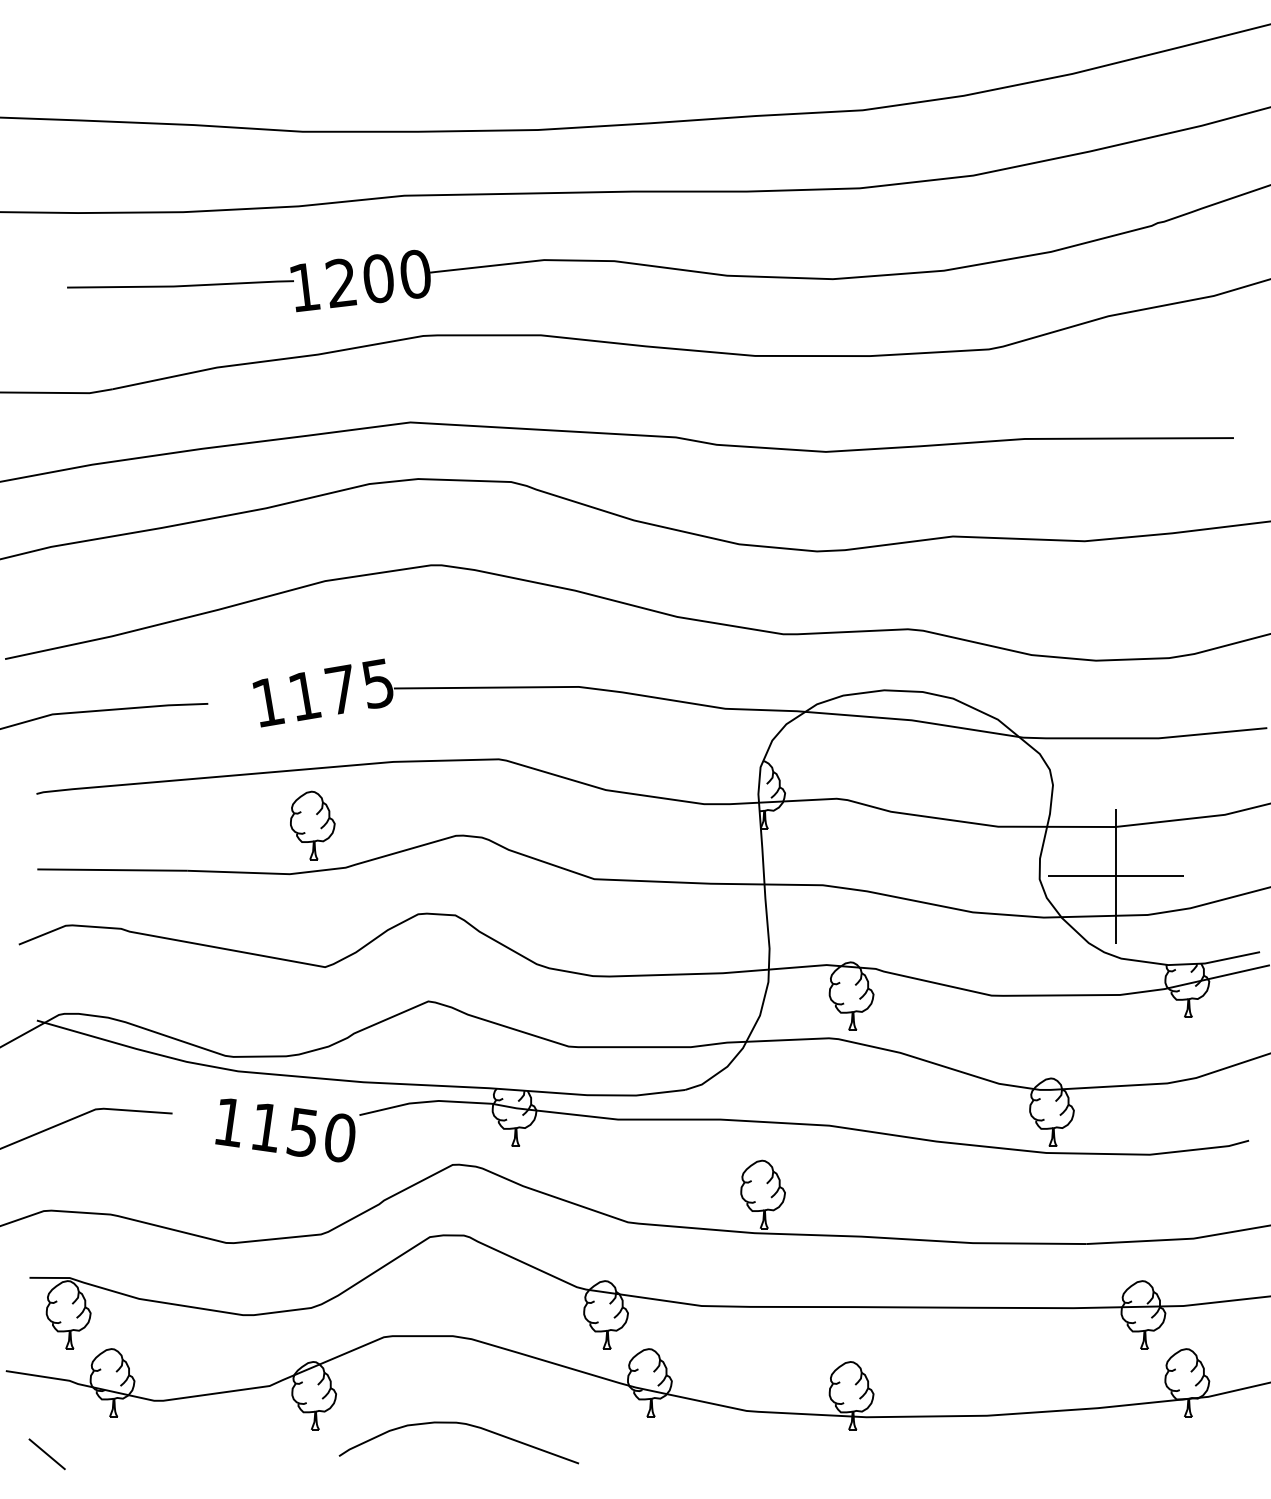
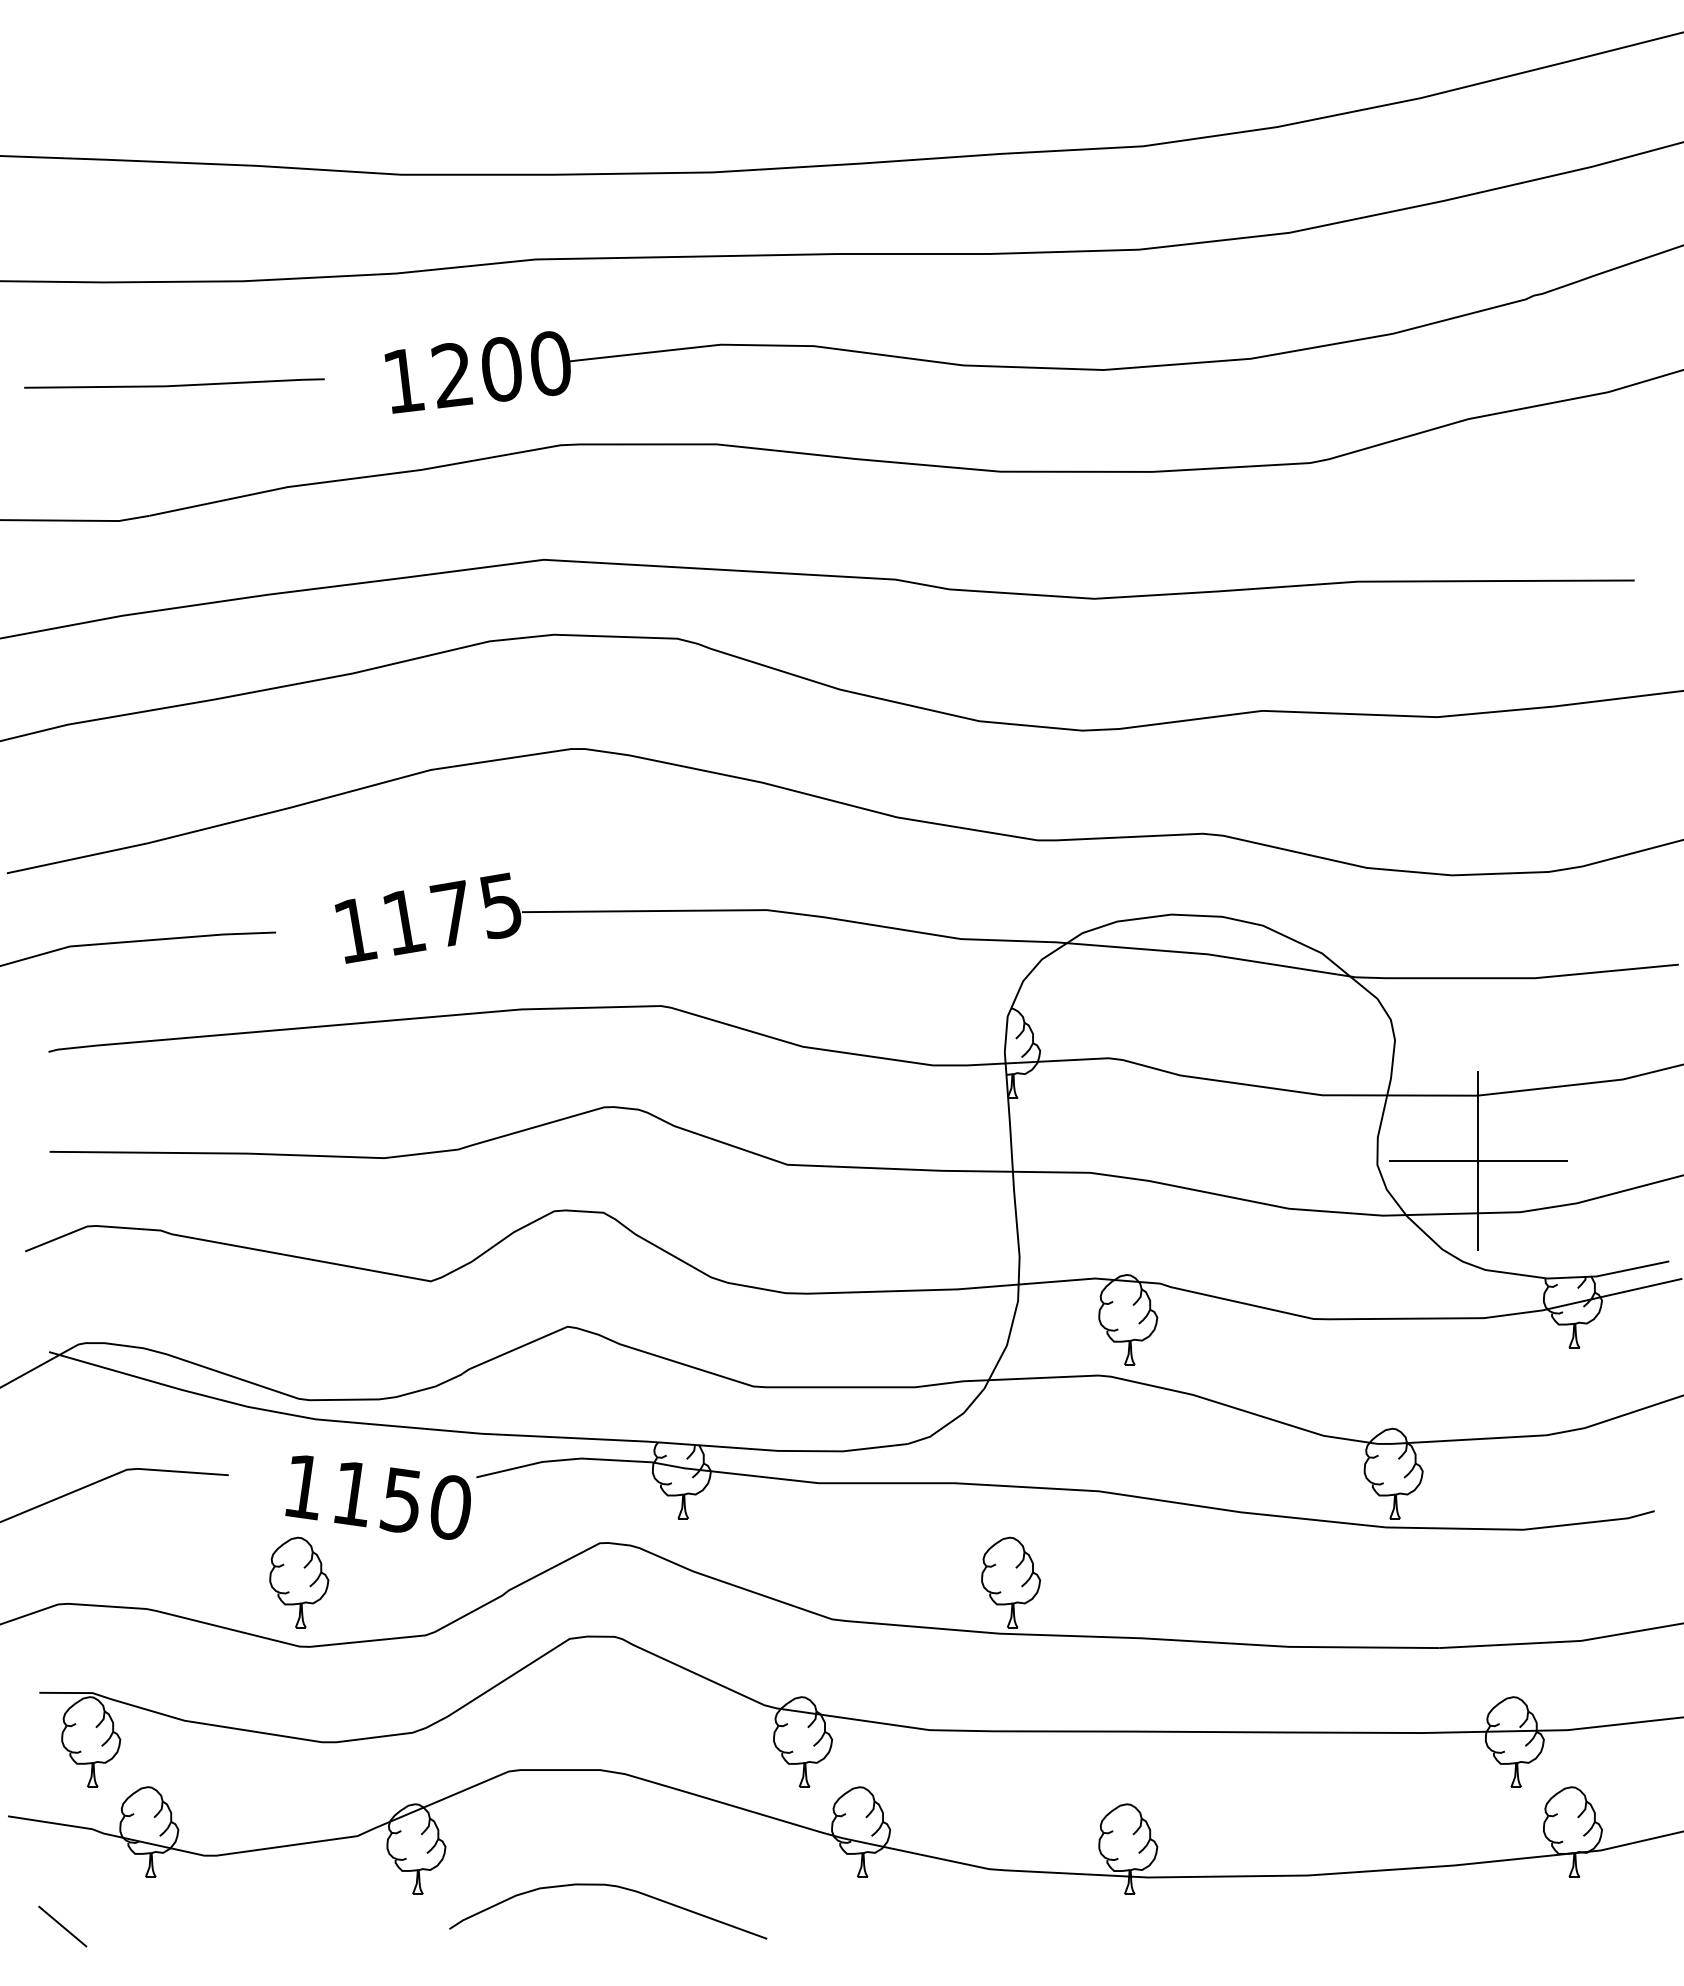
line: (180, 285) -> (174, 385), moved
part: (312, 825) -> (298, 1582), moved

